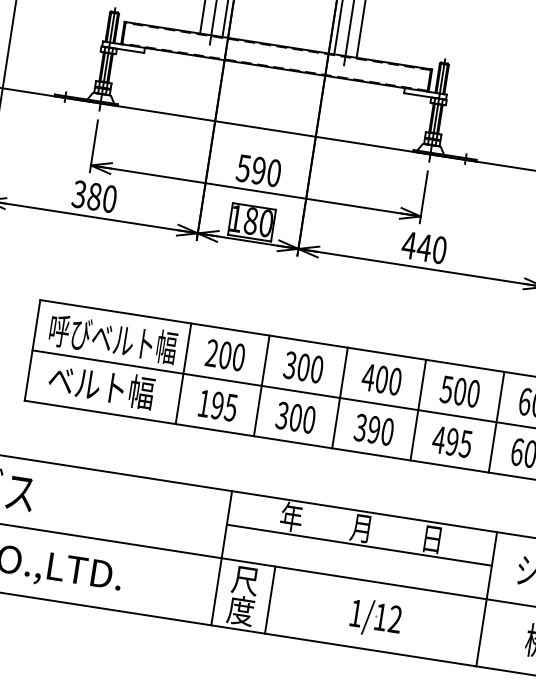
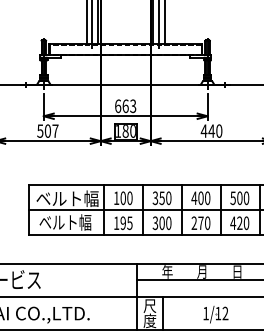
text: (258, 171) -> (125, 106), 590 -> 663
text: (93, 195) -> (47, 130), 380 -> 507
text: (113, 338) -> (67, 198), 呼びベルト幅 -> ベルト幅
text: (212, 351) -> (116, 197), 200 -> 100
text: (302, 365) -> (161, 197), 300 -> 350
text: (367, 429) -> (197, 223), 390 -> 270
text: (459, 443) -> (243, 223), 495 -> 420

